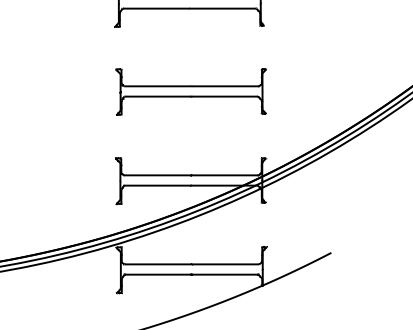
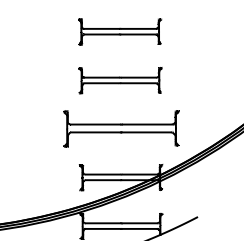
part: (189, 91) -> (120, 128), size x1.4

